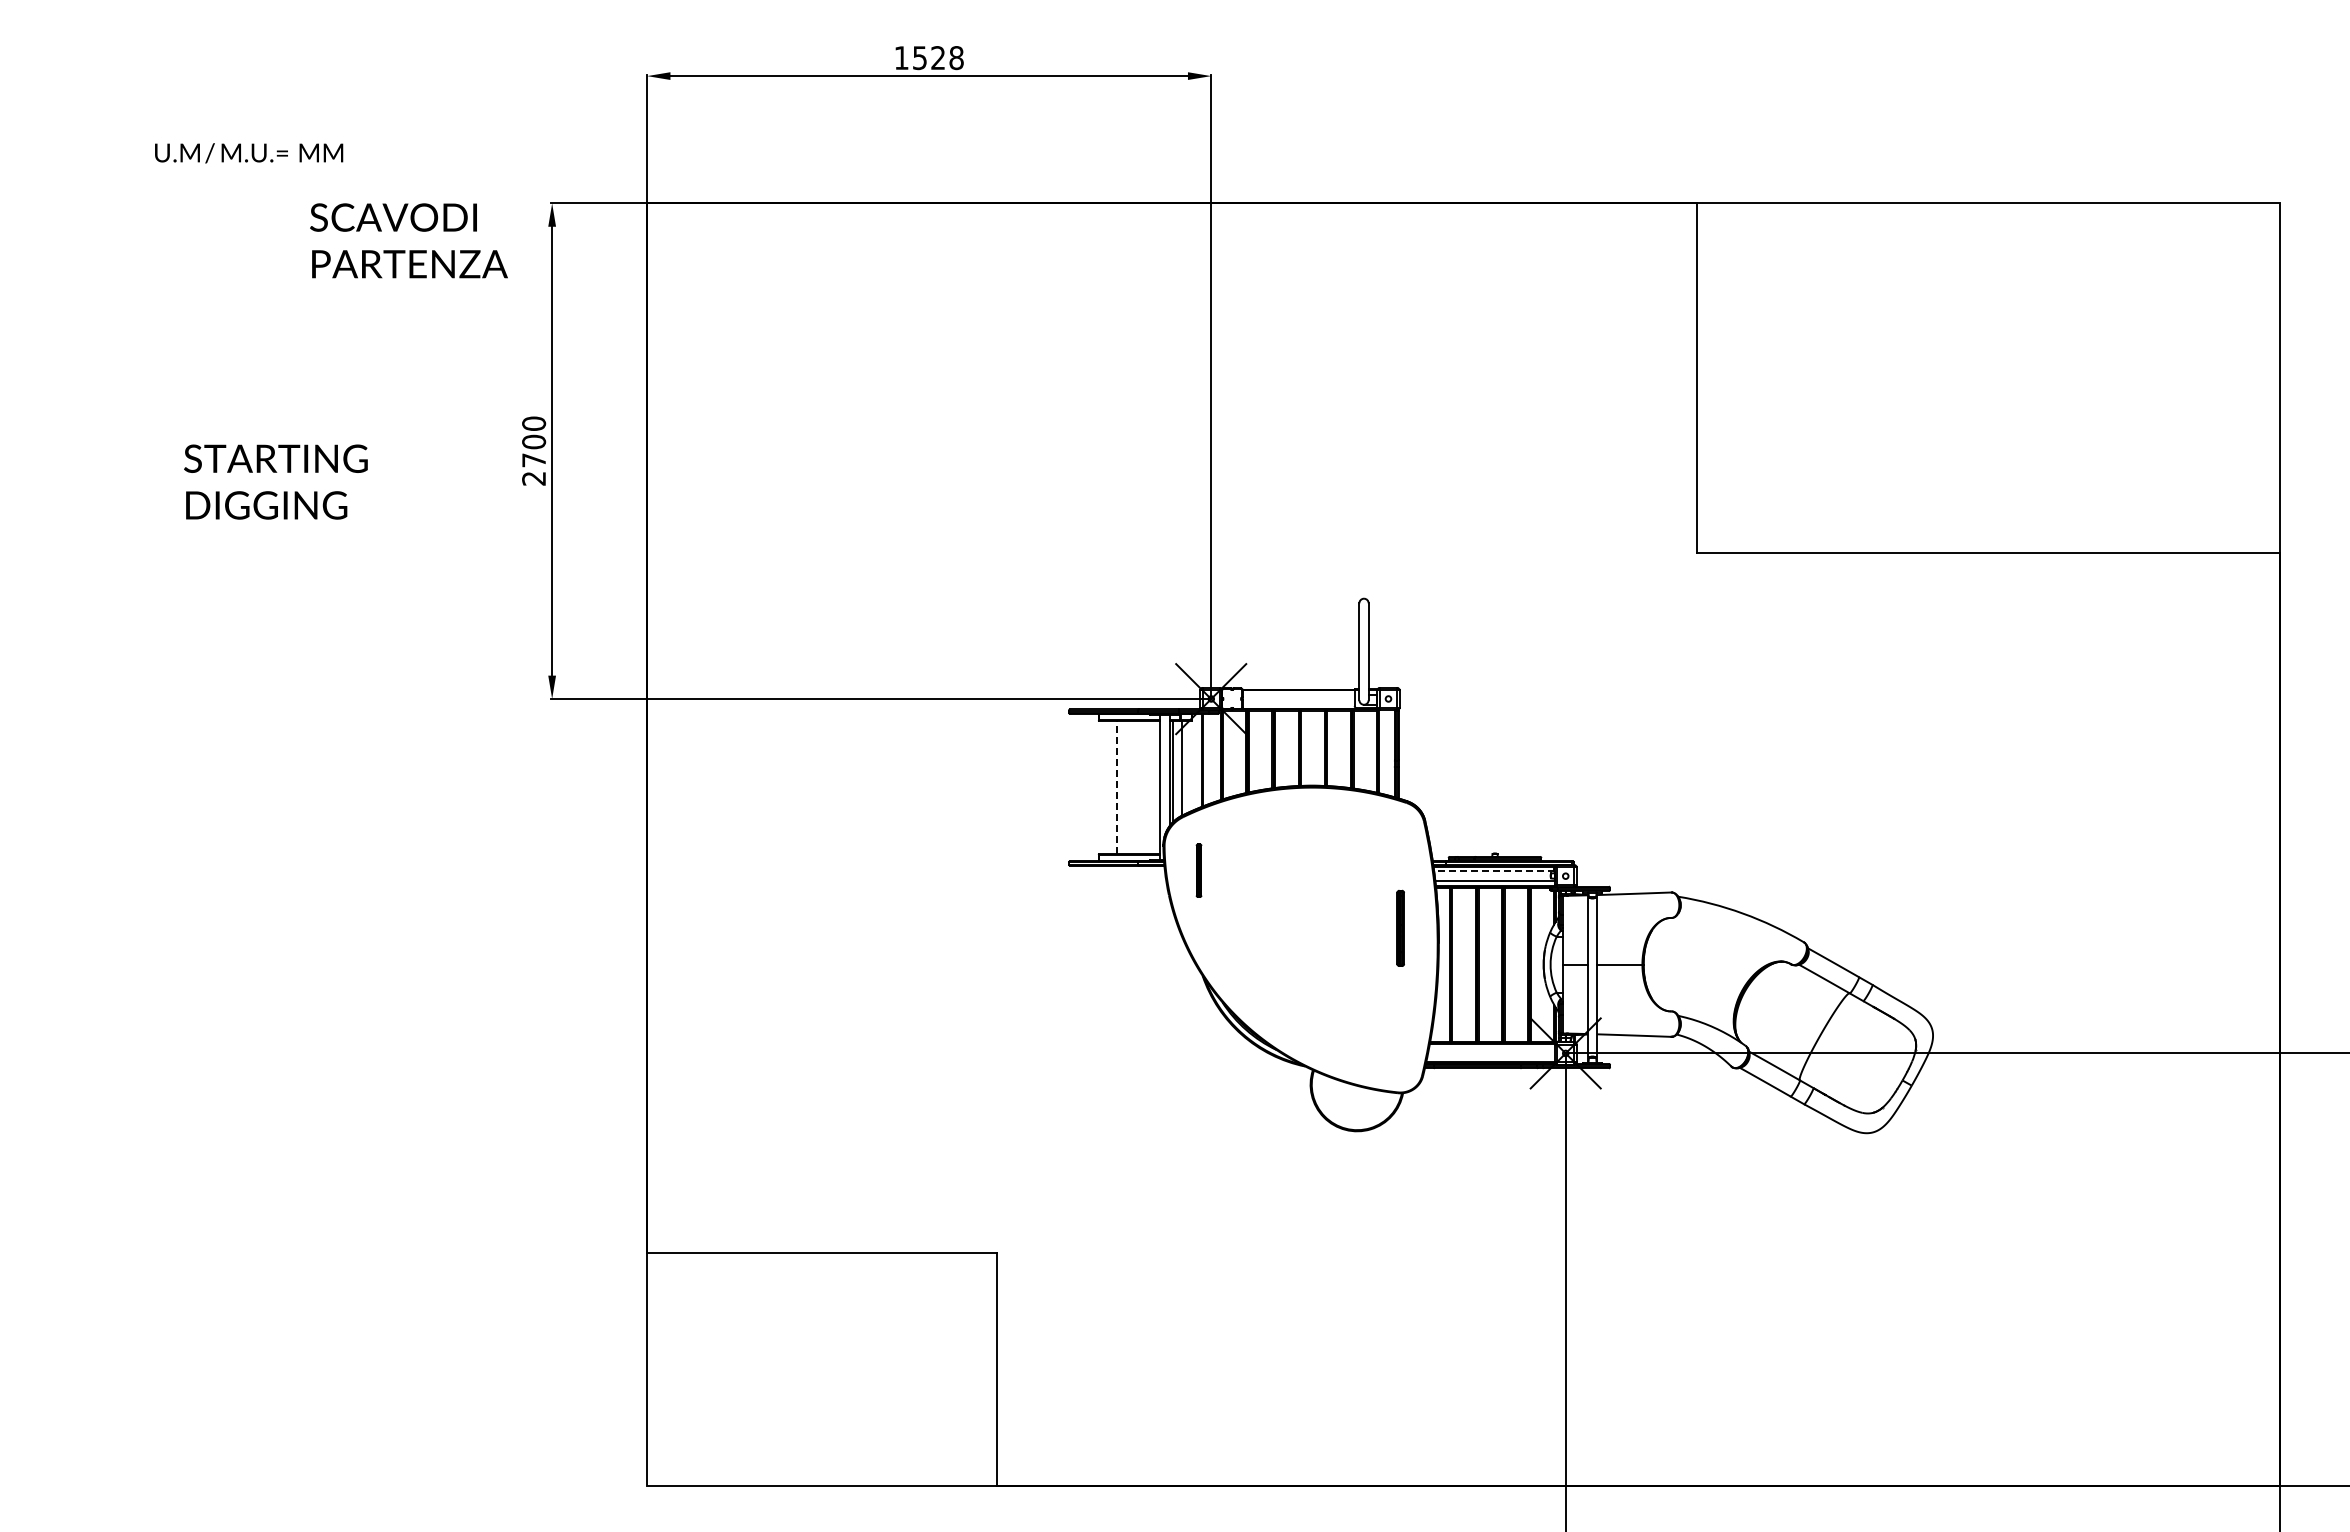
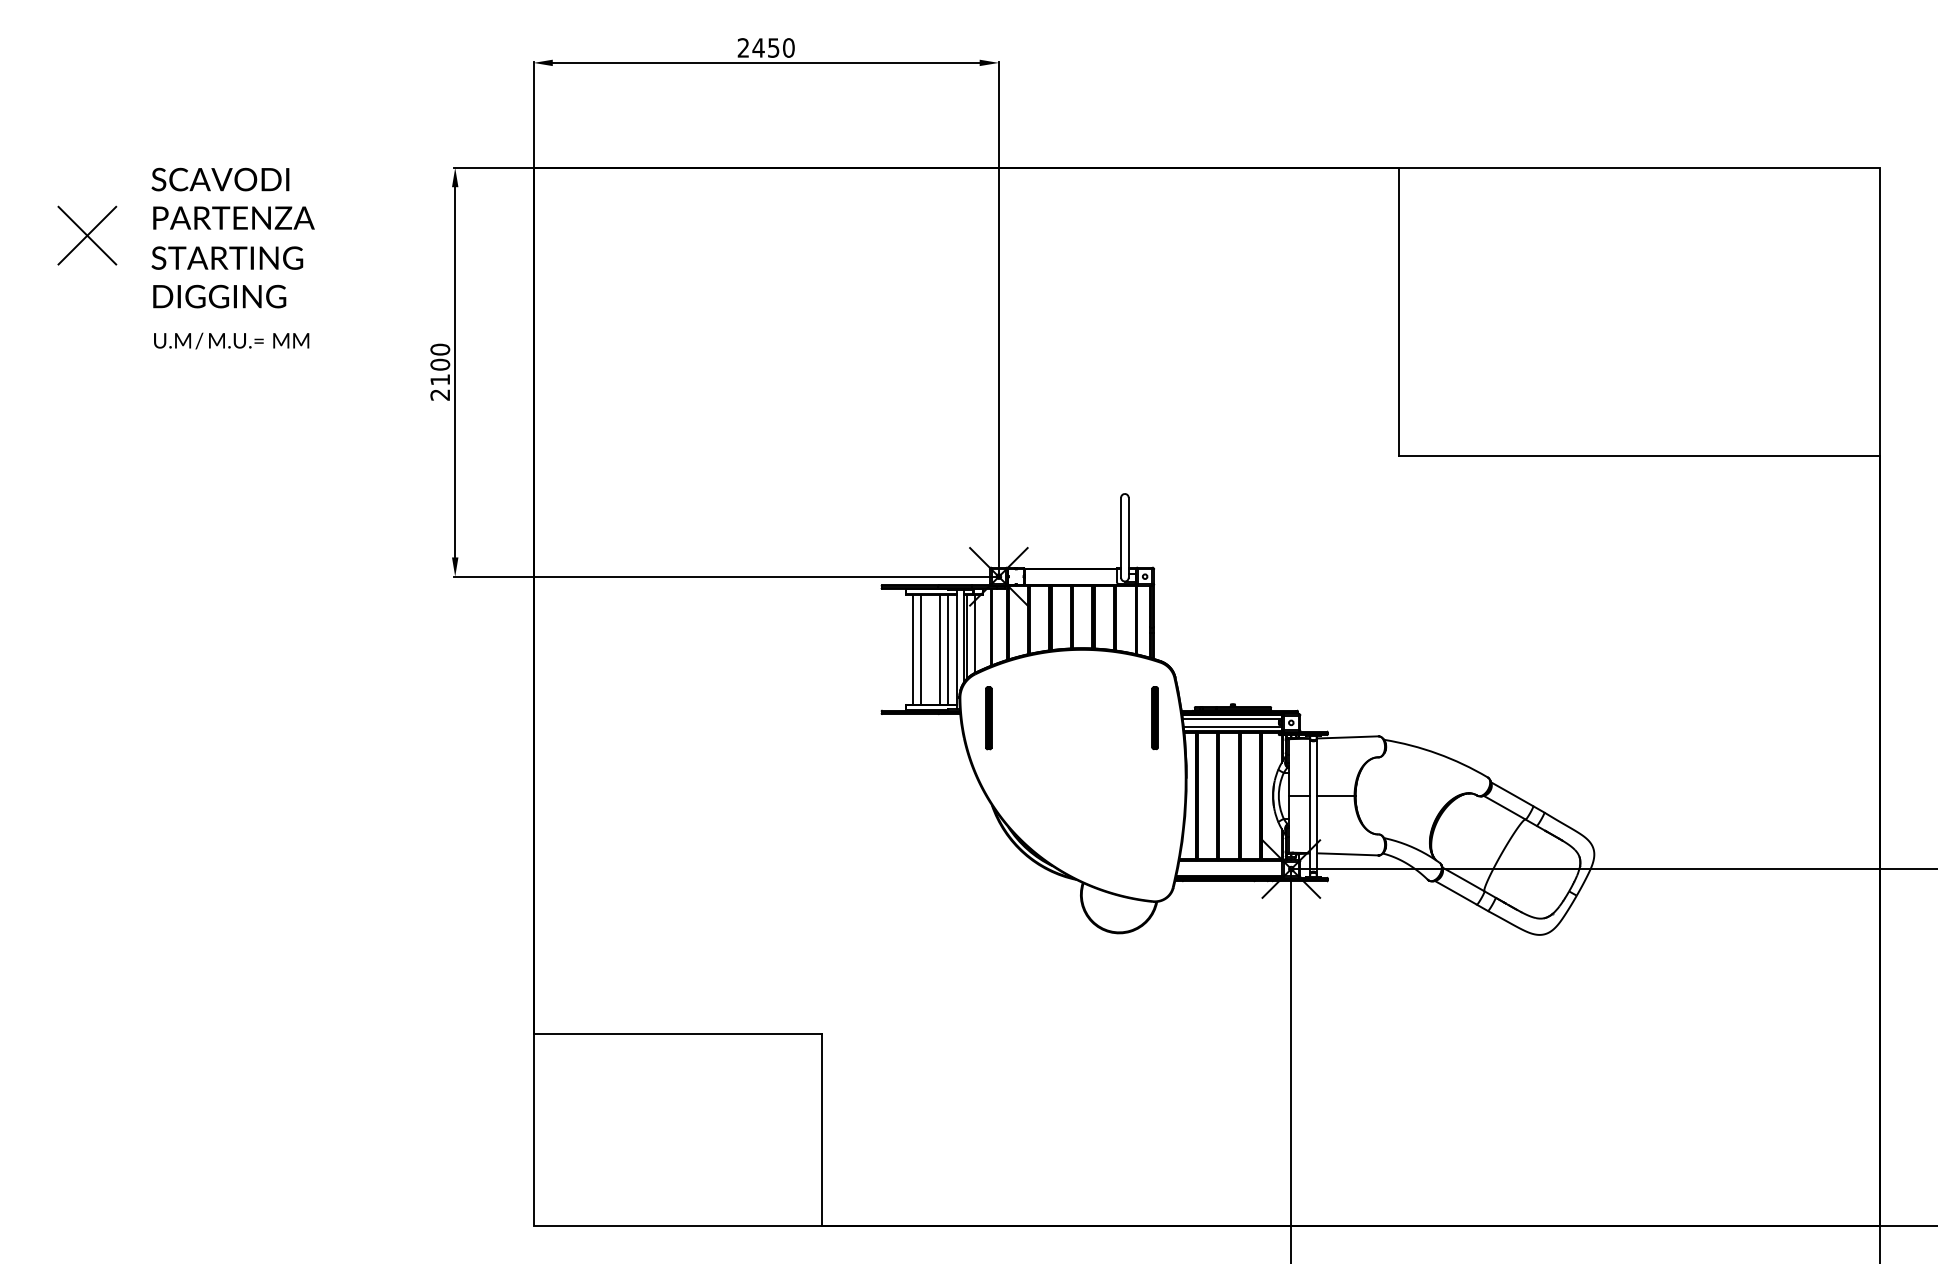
text: (928, 58) -> (765, 48), 1528 -> 2450
text: (249, 153) -> (231, 341), moved
text: (408, 240) -> (232, 198), moved
part: (106, 285) -> (87, 235), added
text: (533, 460) -> (439, 379), 2700 -> 2100
text: (275, 481) -> (227, 276), moved
line: (1107, 787) -> (913, 649), added
line: (1116, 787) -> (920, 649), dashed -> solid
line: (1140, 787) -> (940, 649), added
line: (1149, 787) -> (947, 649), added
part: (1198, 870) -> (988, 718), size x1.43
line: (1493, 871) -> (1231, 719), dashed -> solid
part: (1400, 927) -> (1155, 717), moved

